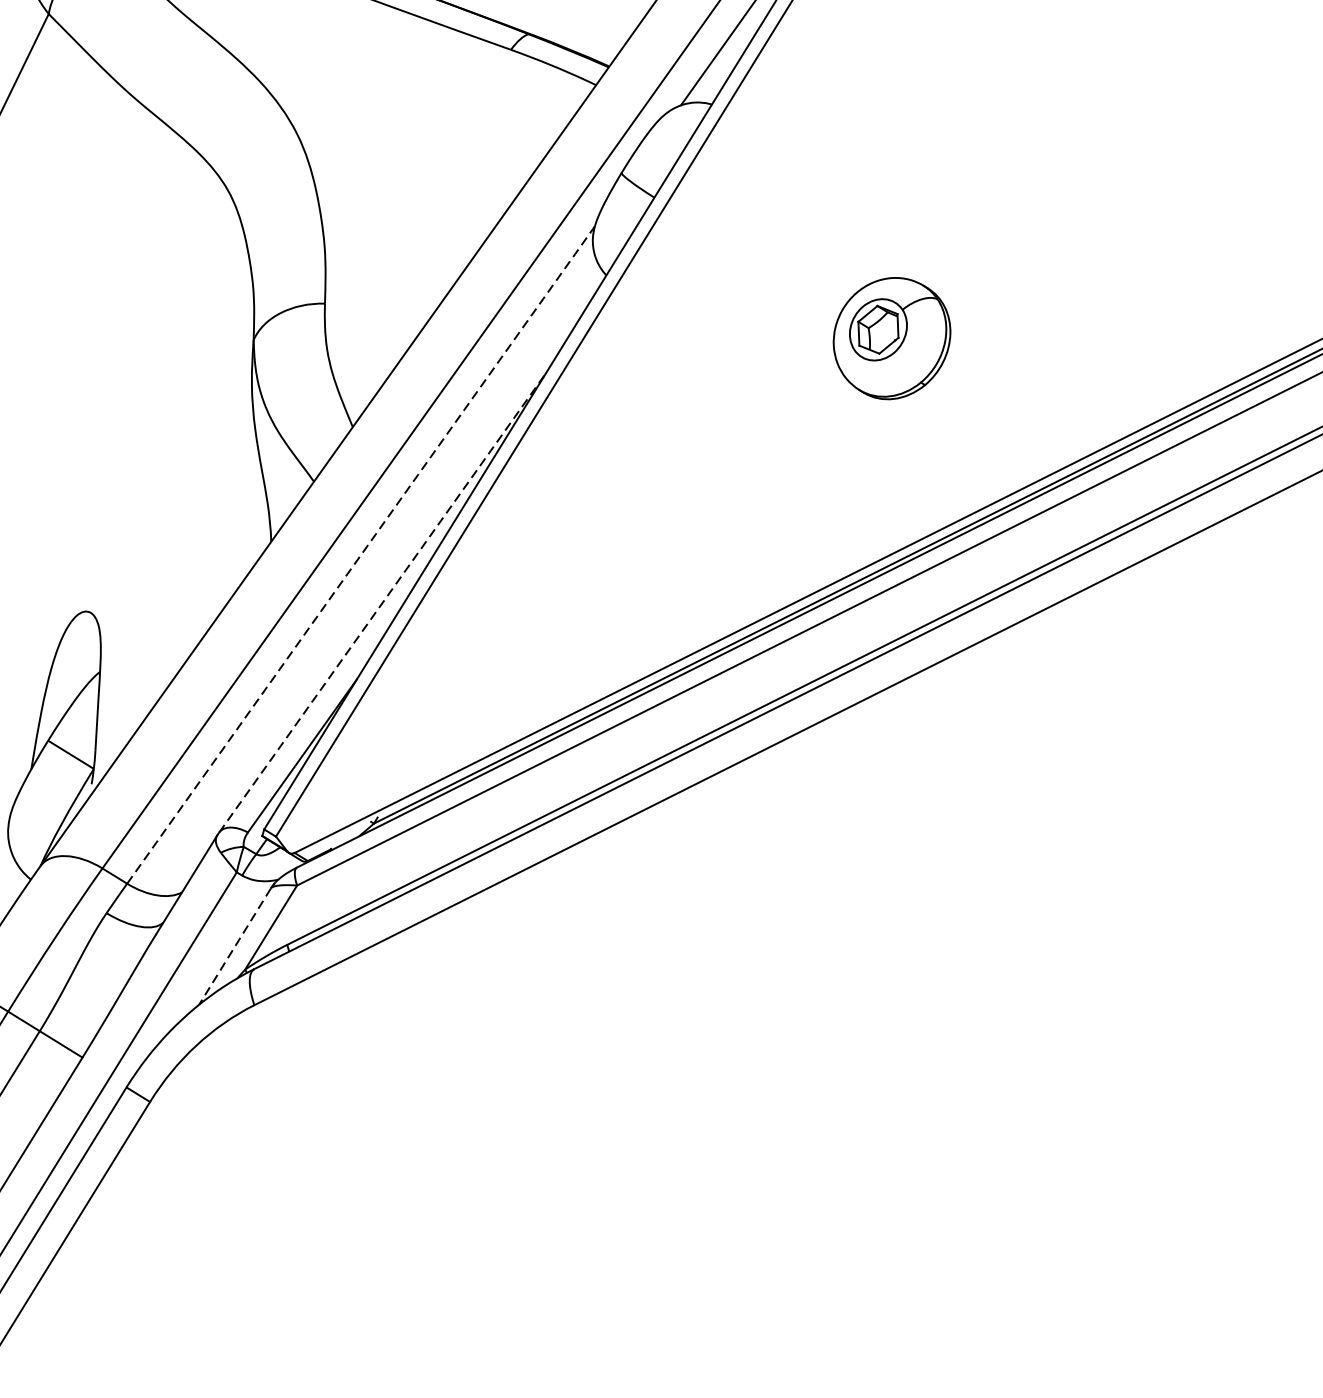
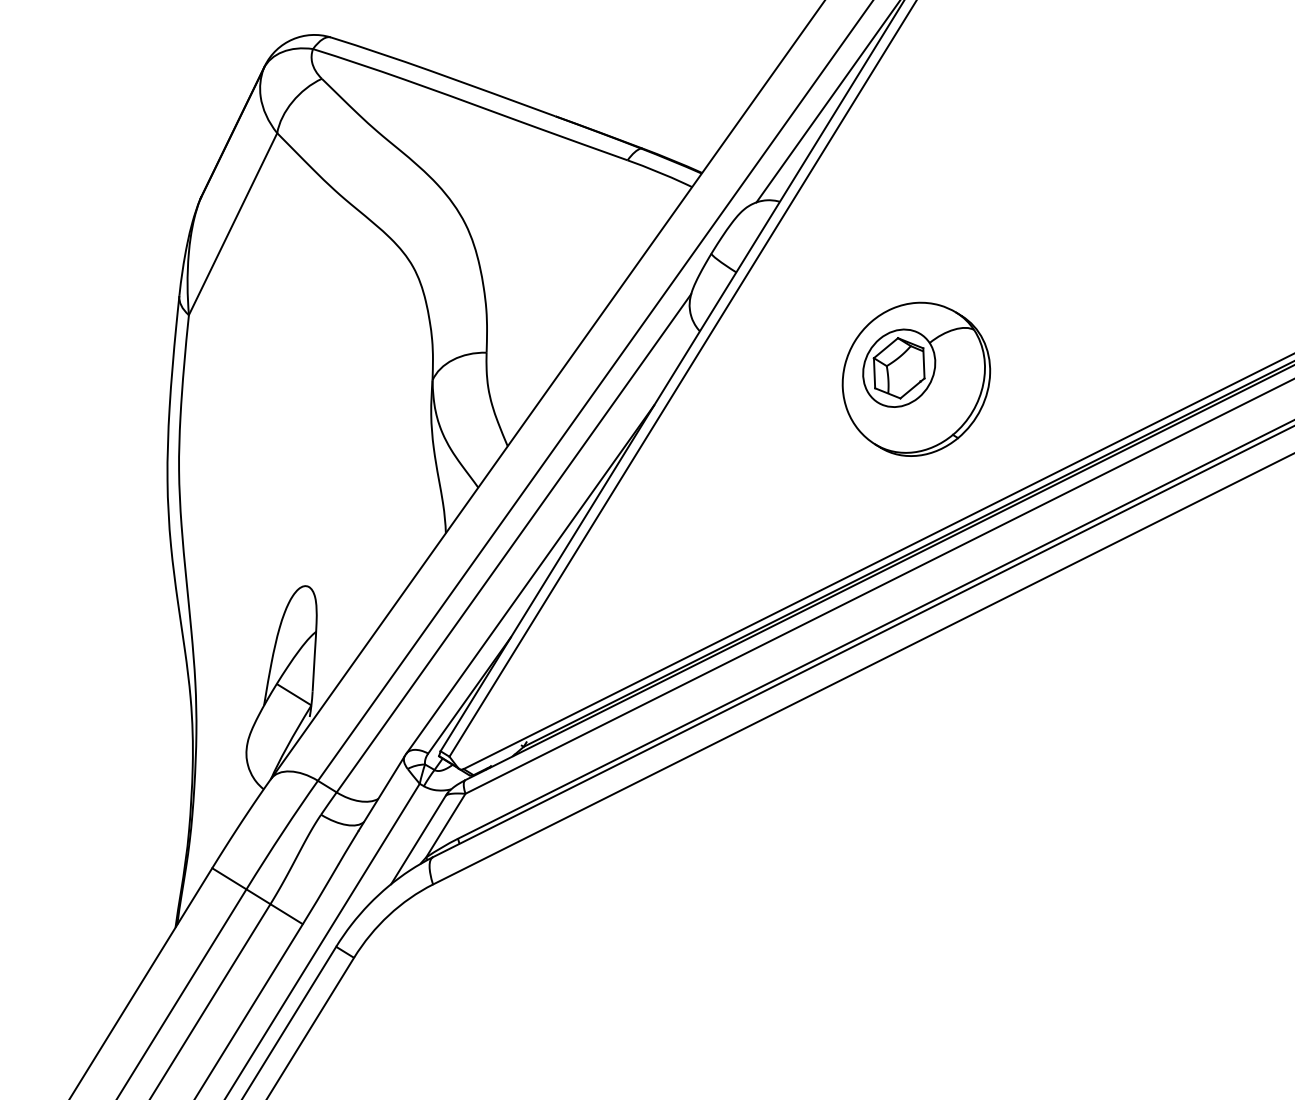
part: (892, 337) -> (916, 378), size x1.67
line: (360, 555) -> (513, 543), dashed -> solid
line: (382, 602) -> (530, 579), dashed -> solid
line: (235, 947) -> (418, 840), dashed -> solid

